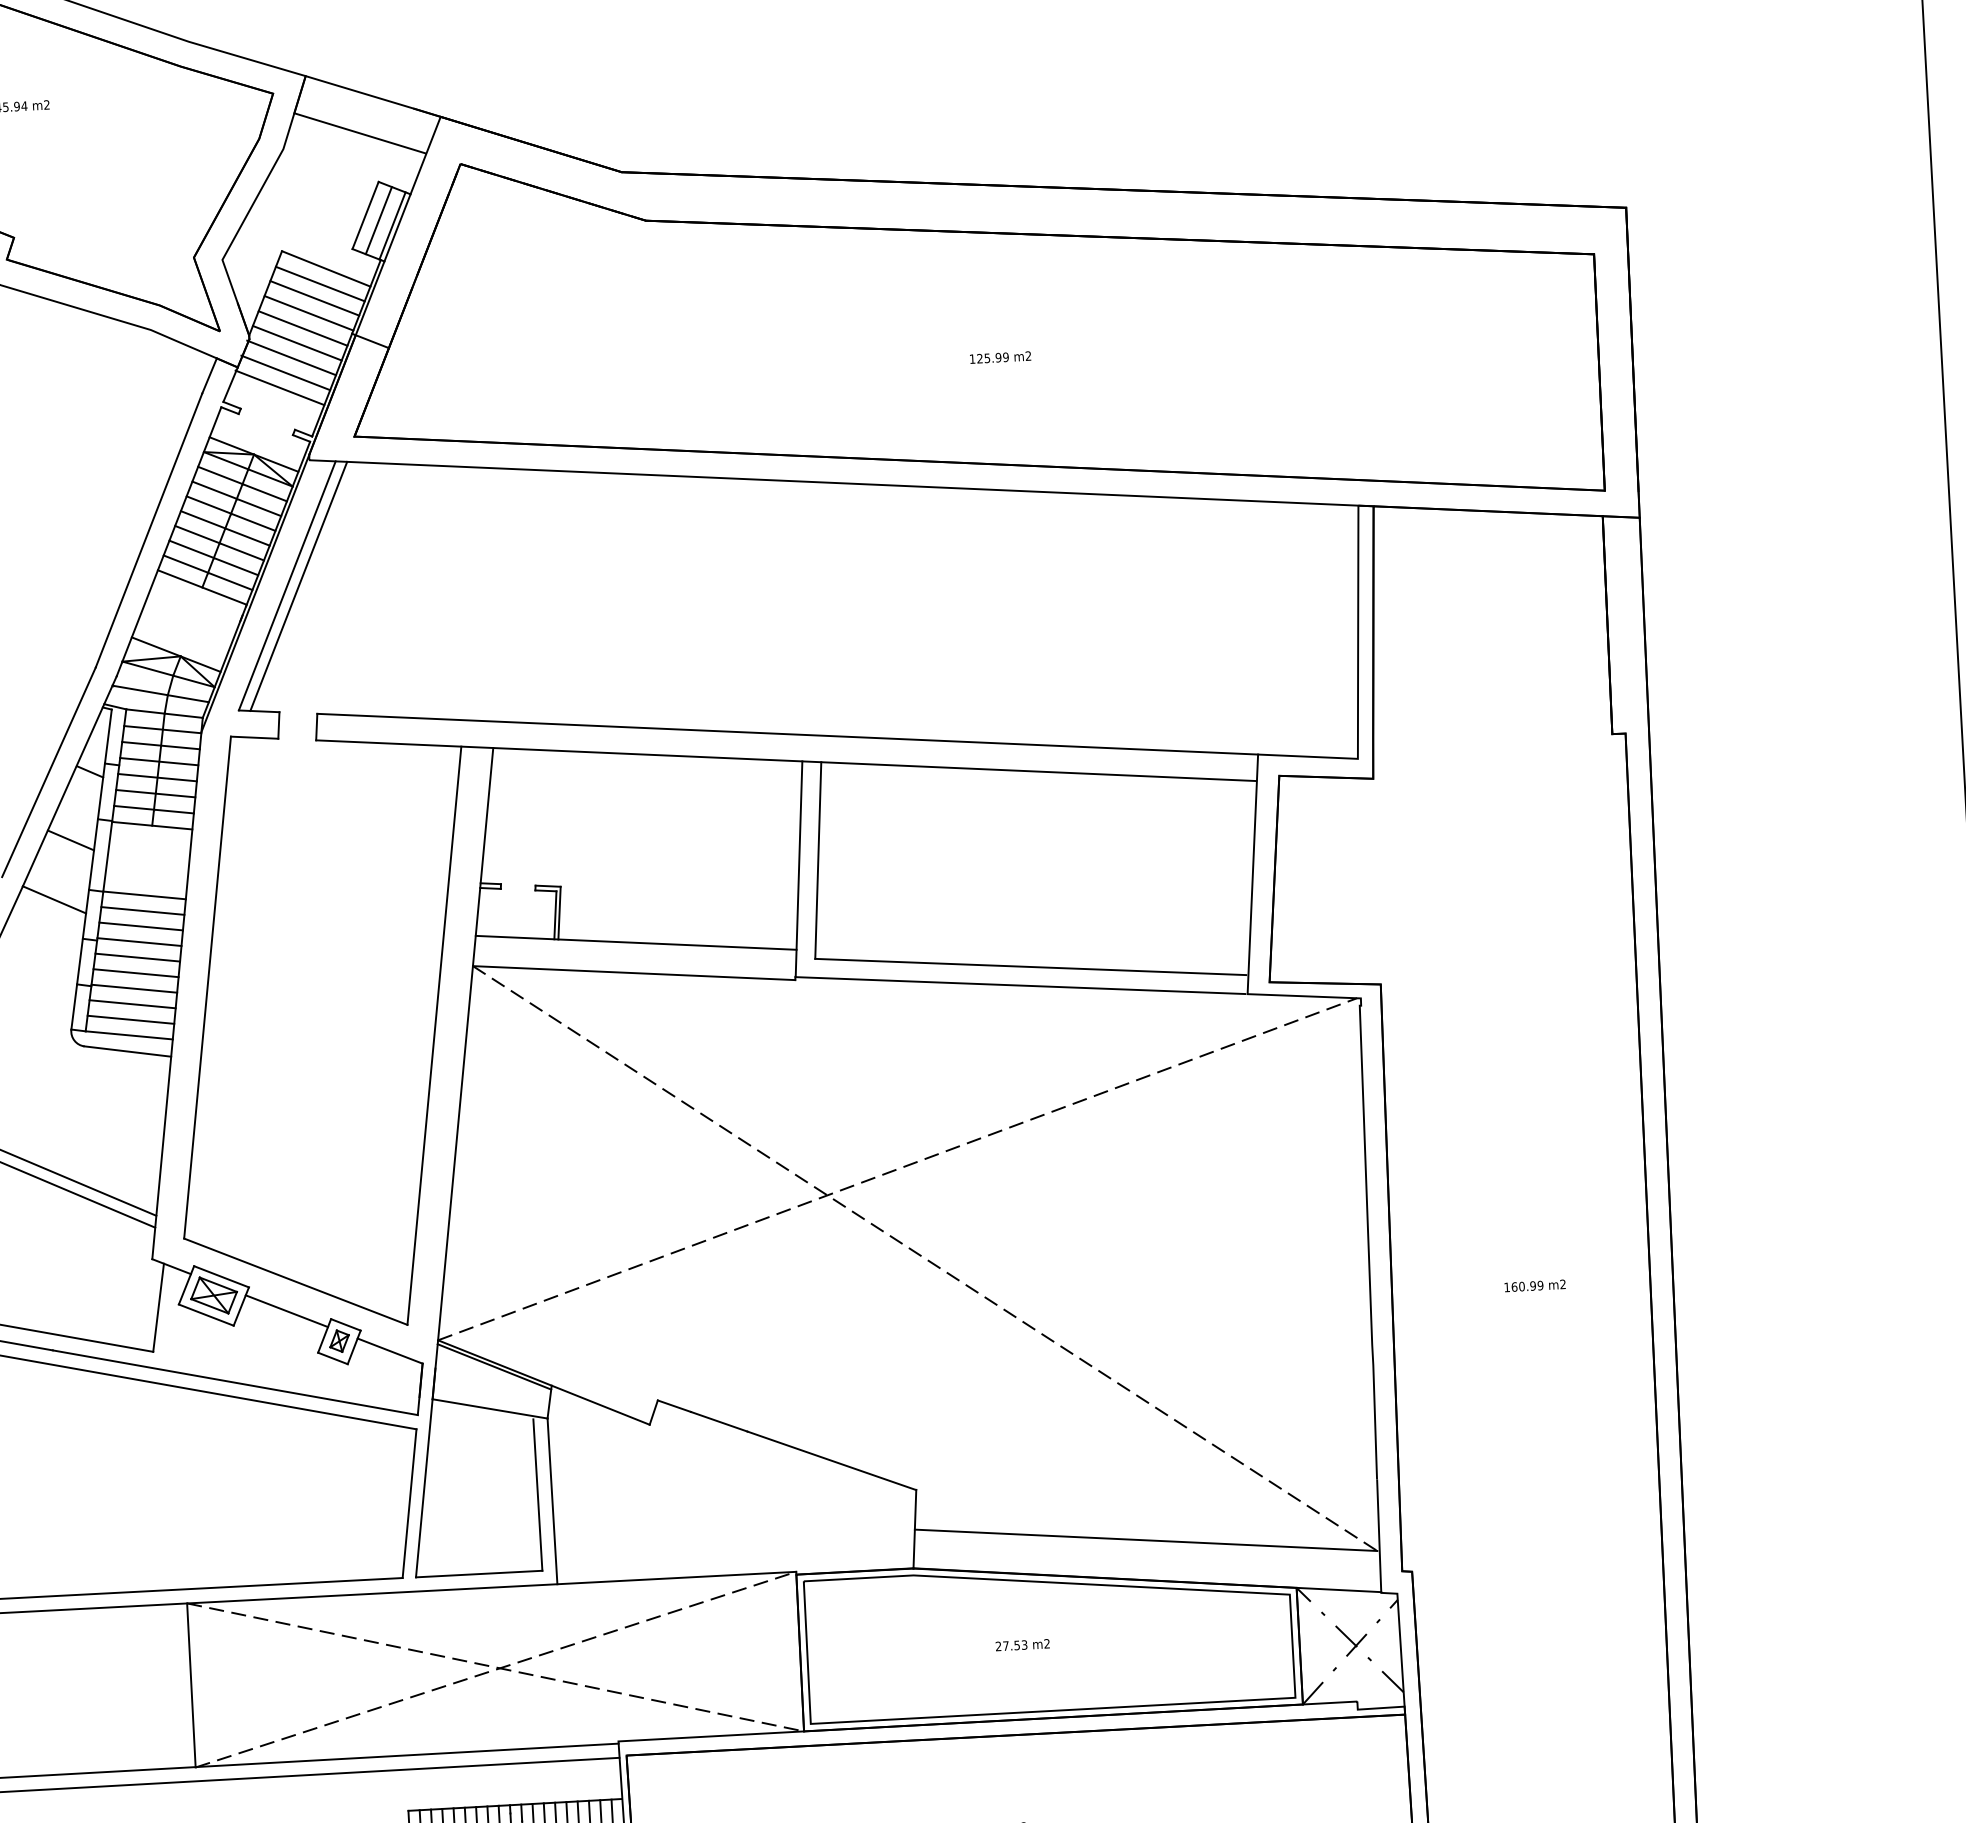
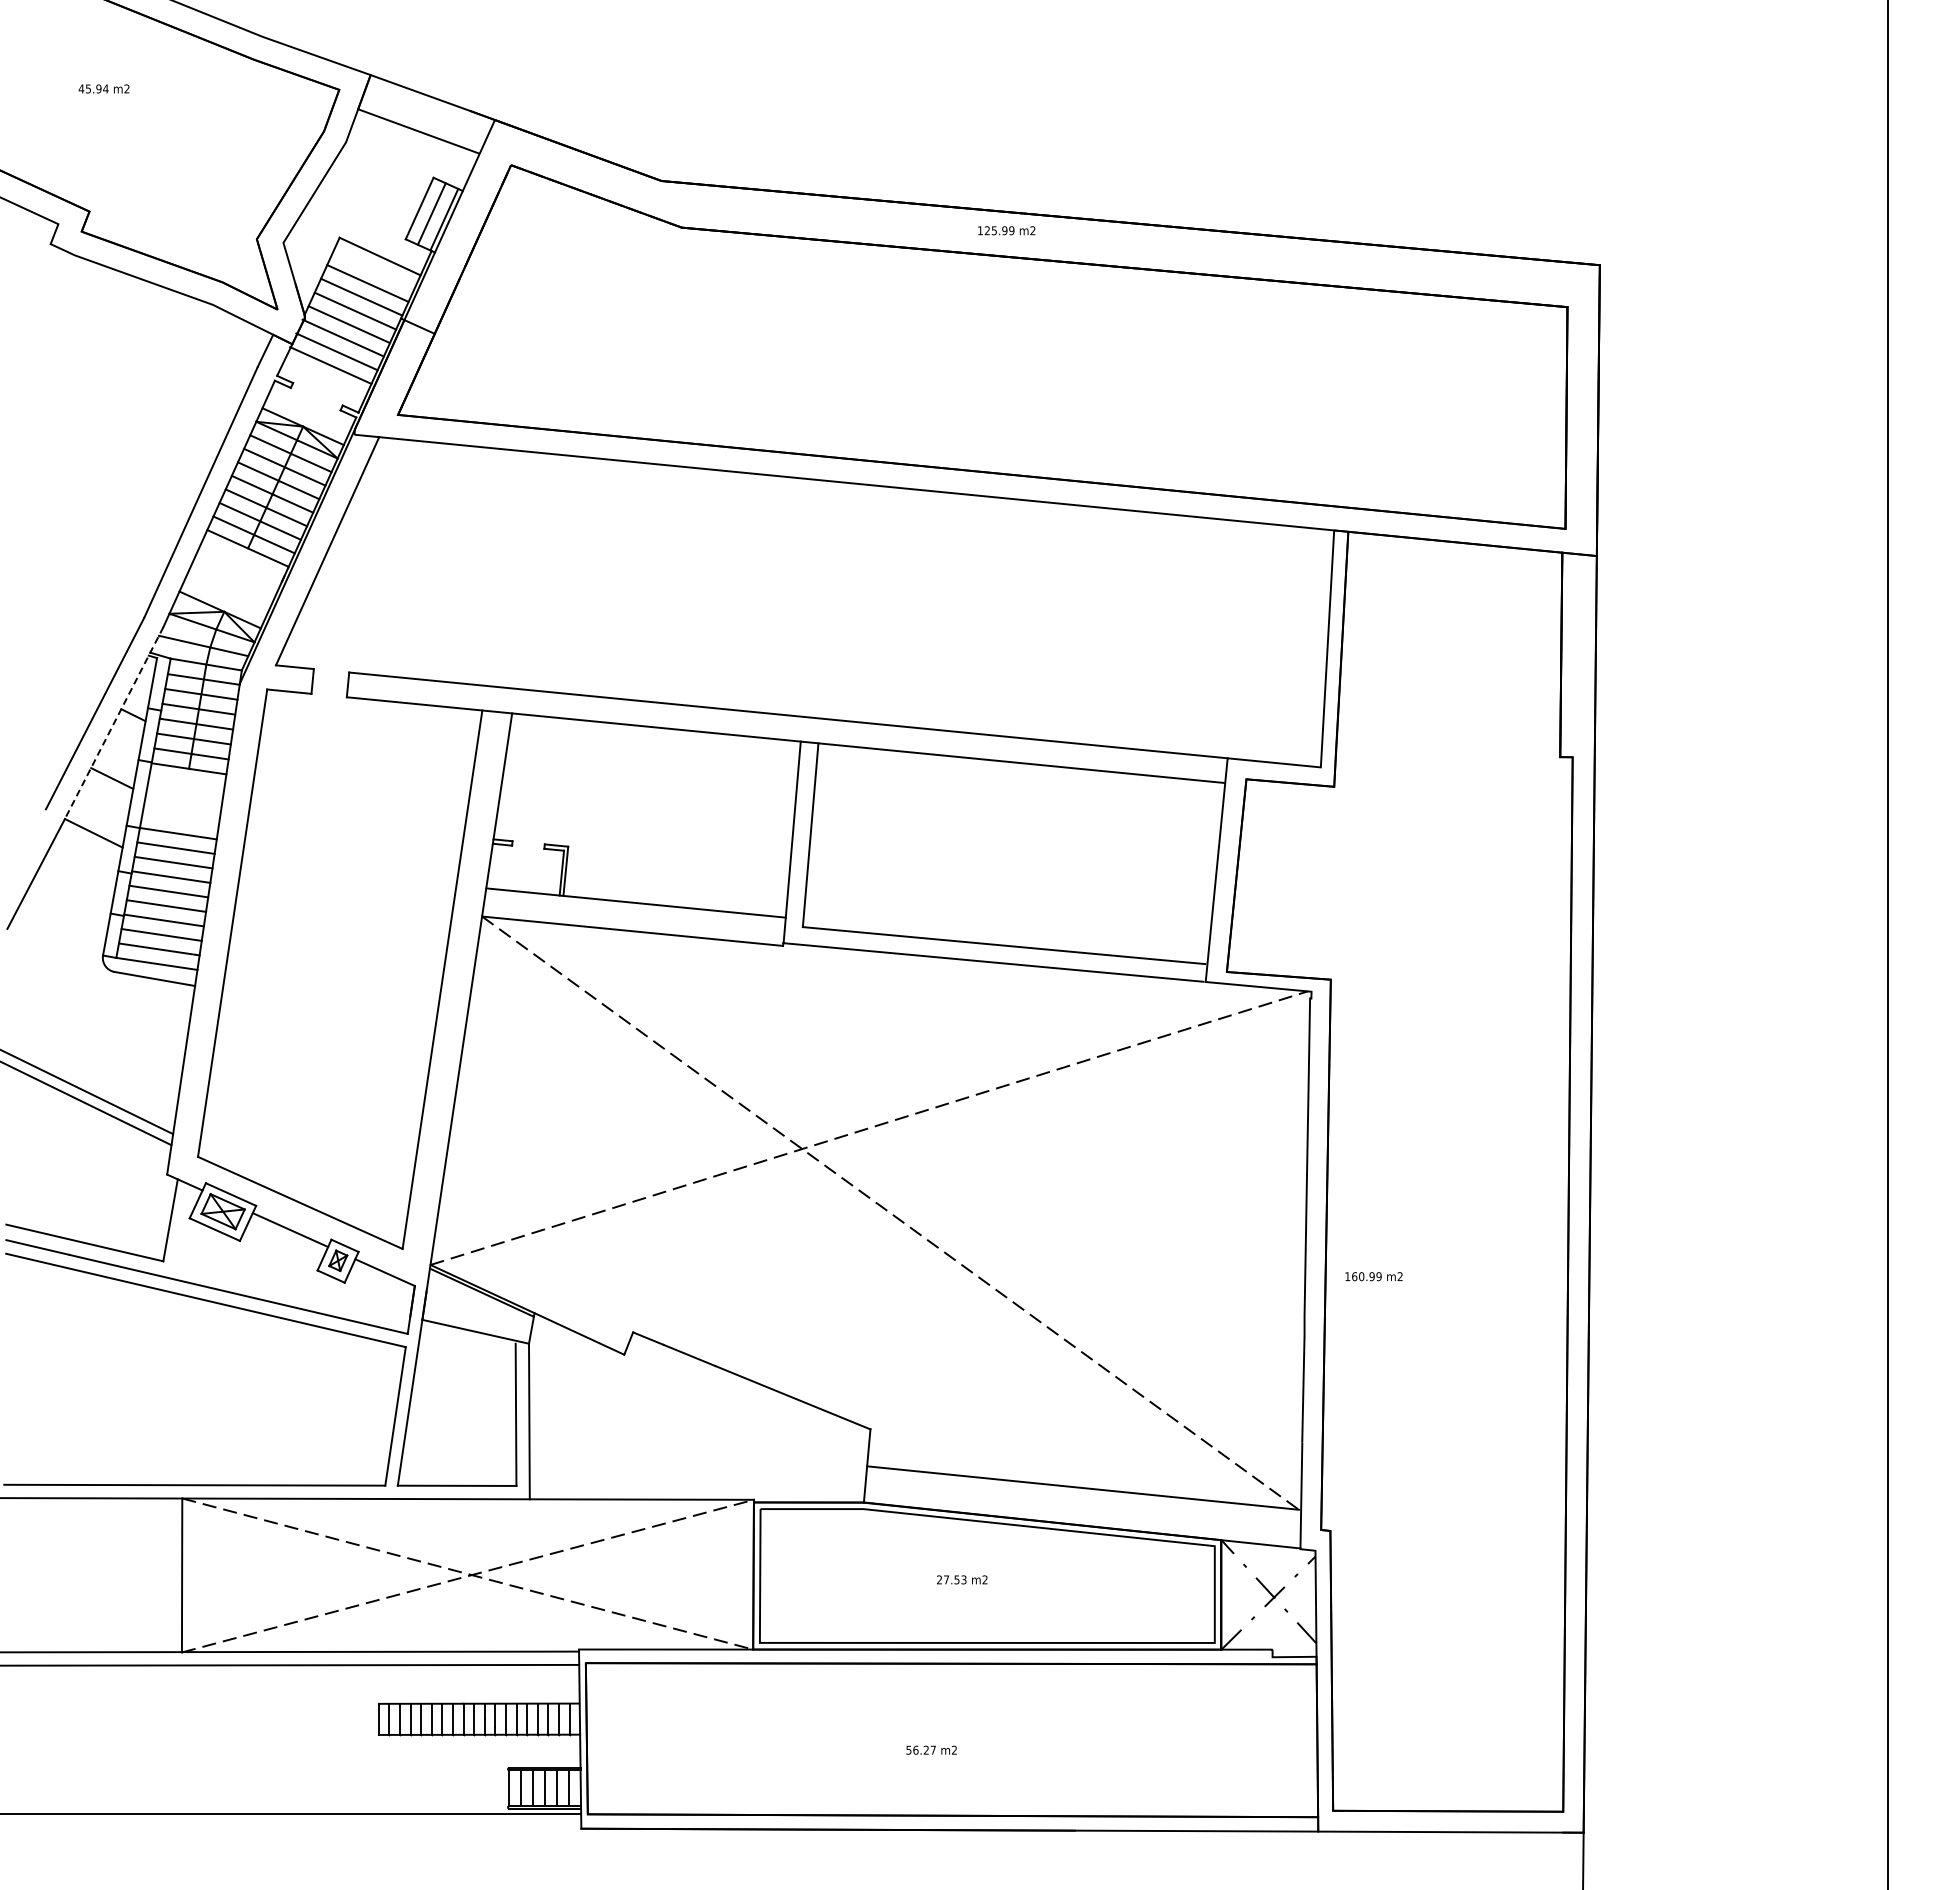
line: (319, 284) -> (373, 270), removed
text: (1000, 357) -> (1006, 230), moved
line: (297, 586) -> (337, 552), removed
line: (70, 781) -> (114, 723), solid -> dashed
text: (1534, 1285) -> (1373, 1276), moved

